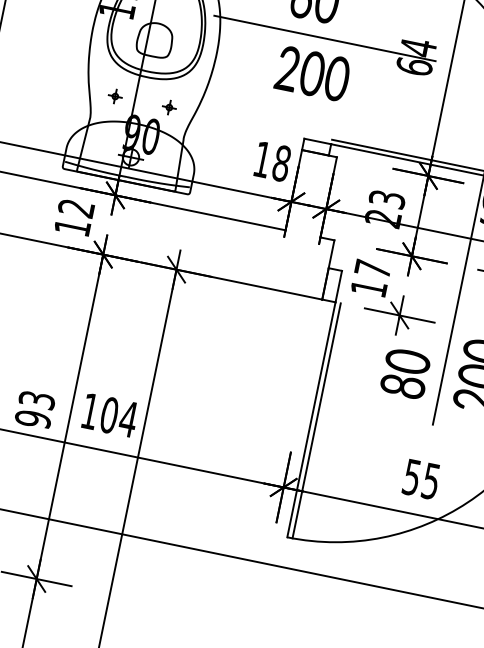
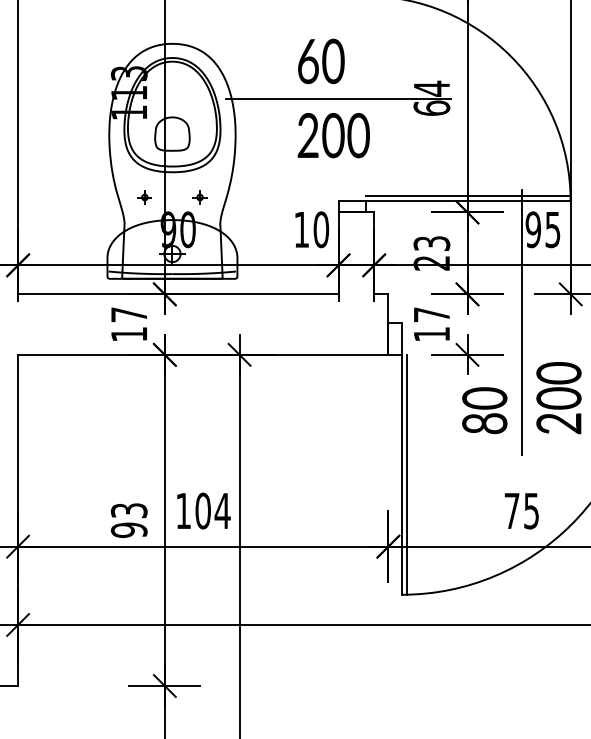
text: (281, 163) -> (321, 229), 18 -> 10
text: (75, 207) -> (128, 314), 12 -> 17
text: (411, 477) -> (511, 511), 55 -> 75

